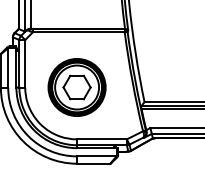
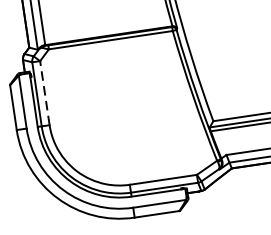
line: (25, 63) -> (45, 92), solid -> dashed
part: (76, 87) -> (118, 114), removed

